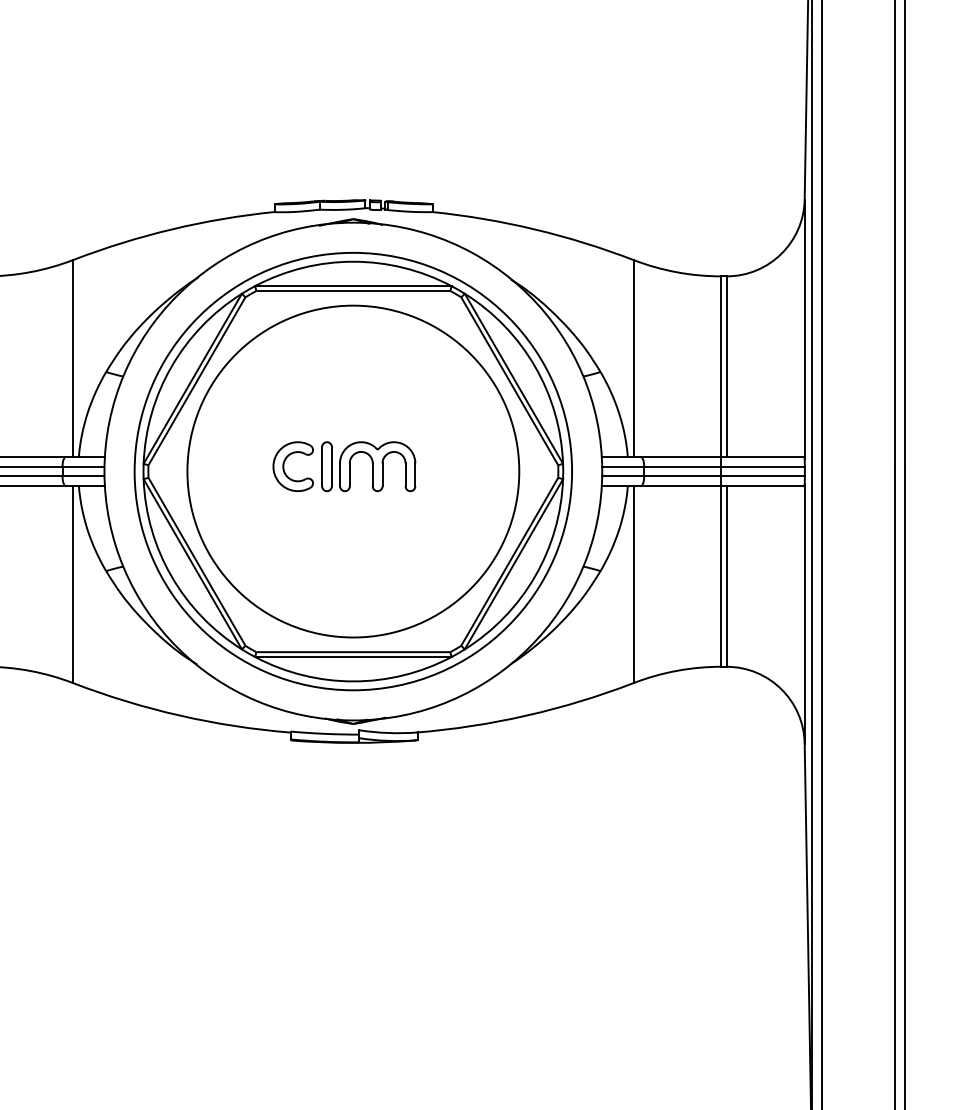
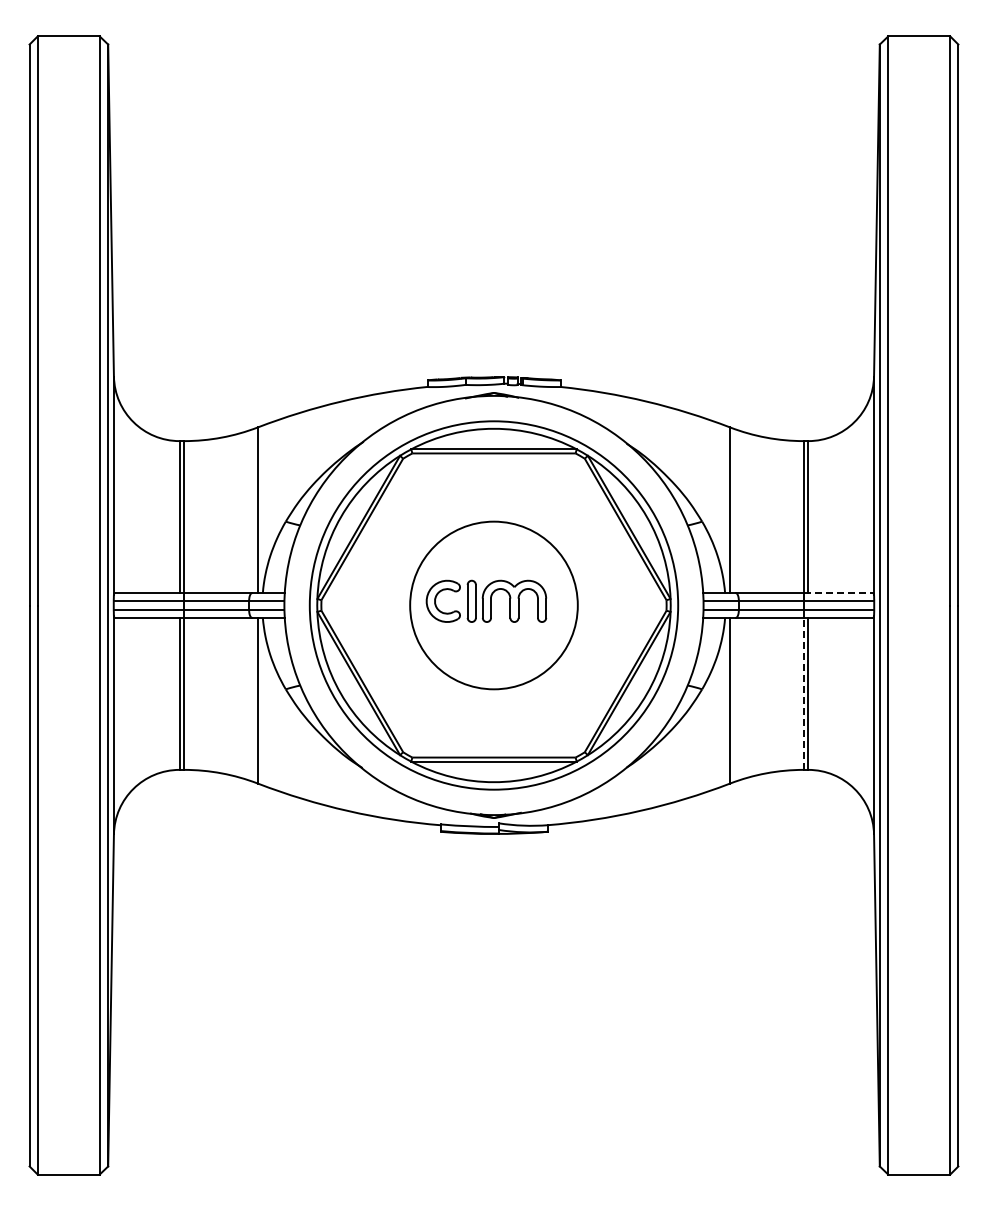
line: (762, 457) -> (838, 593), solid -> dashed
circle: (352, 471) -> (493, 605), size x0.6
line: (720, 576) -> (803, 693), solid -> dashed

